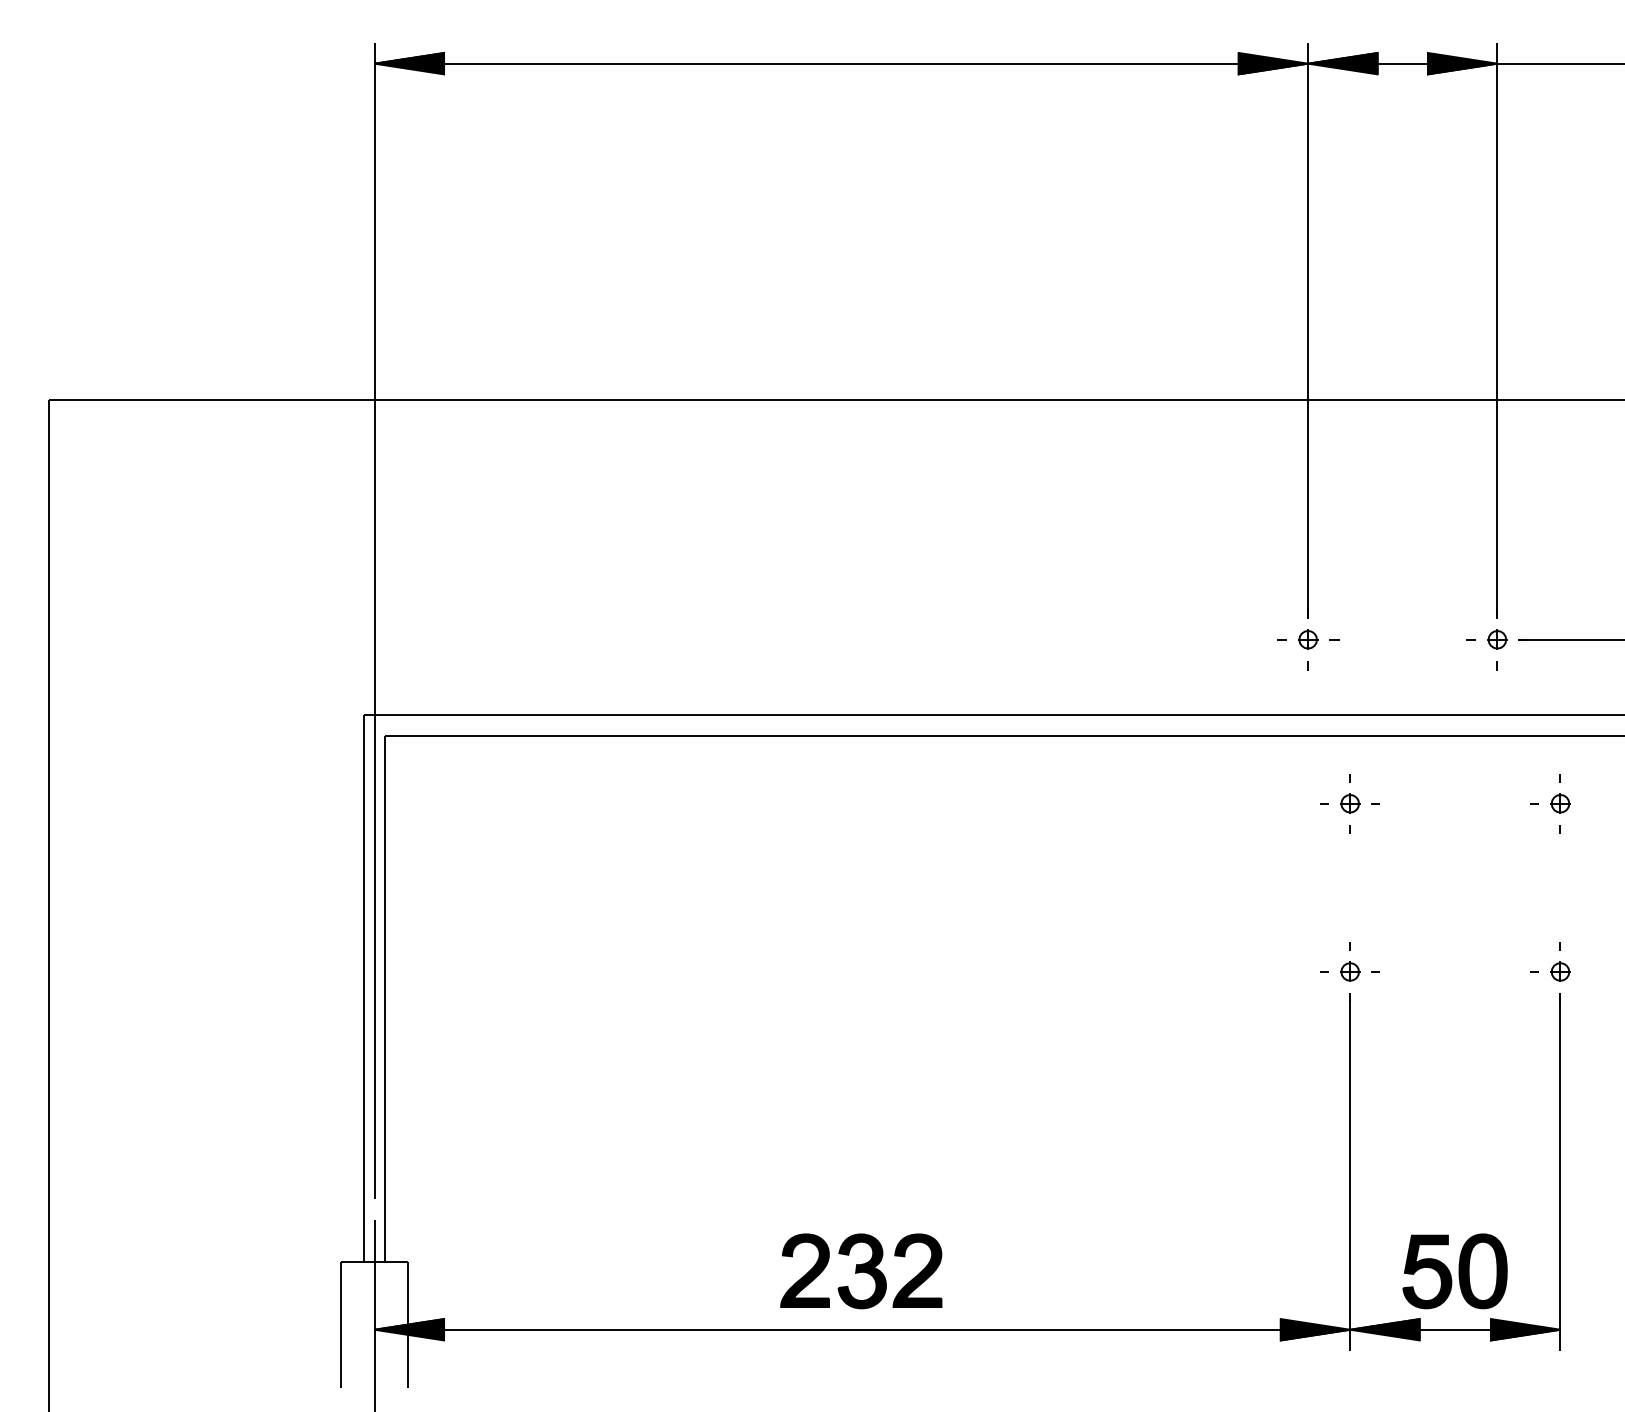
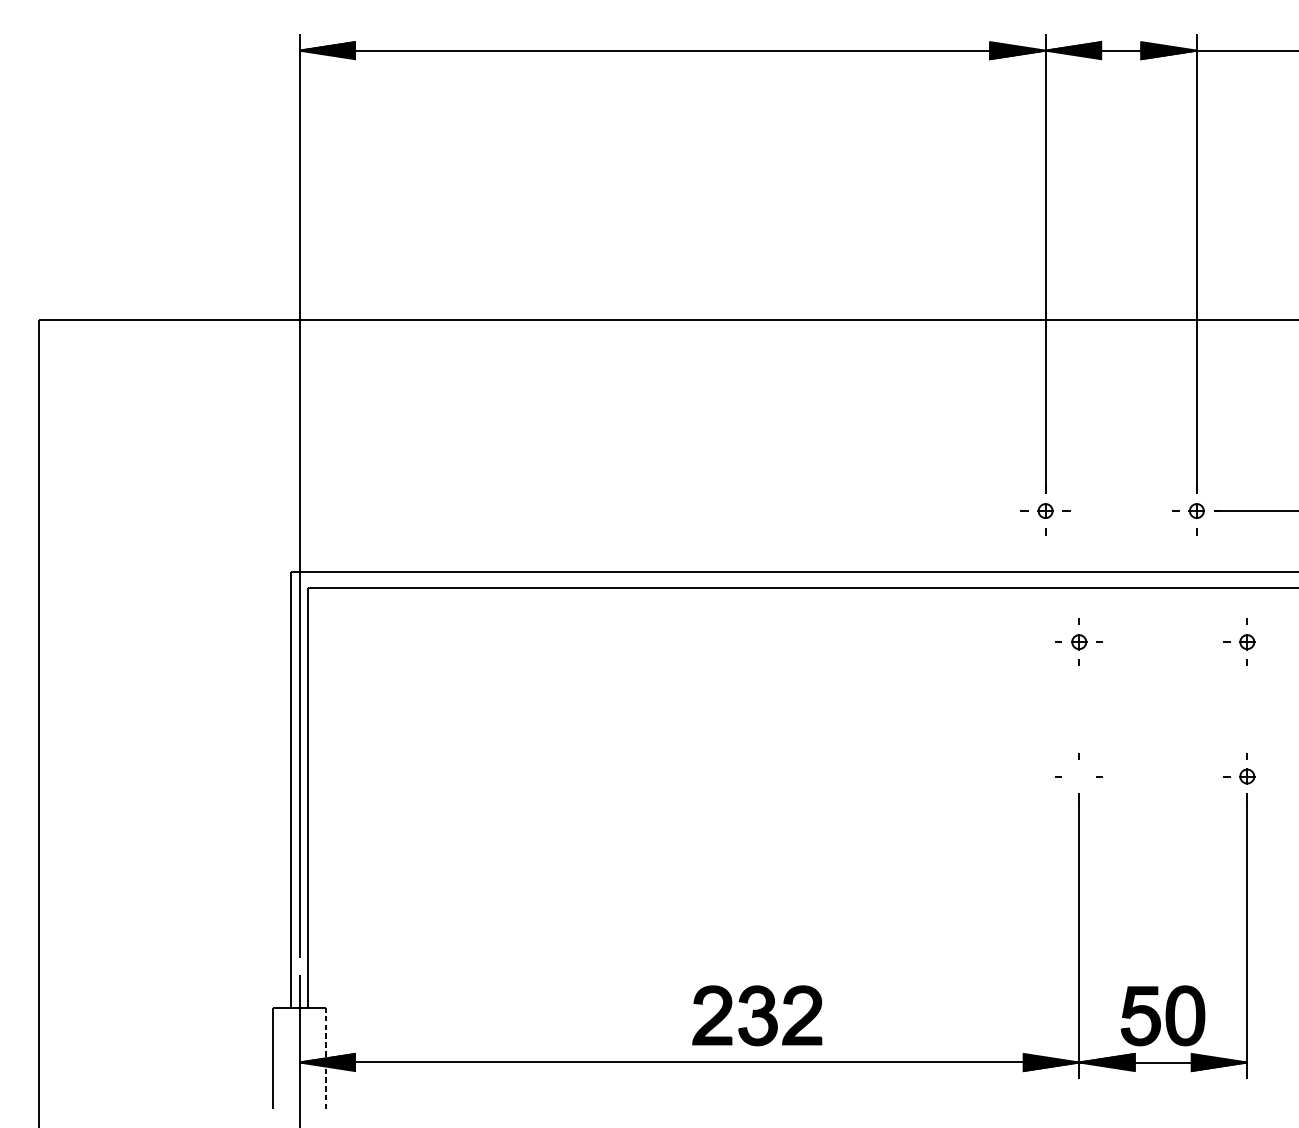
part: (1350, 971) -> (1079, 776), removed
part: (861, 1271) -> (757, 1015), moved
line: (408, 1324) -> (326, 1058), solid -> dashed

